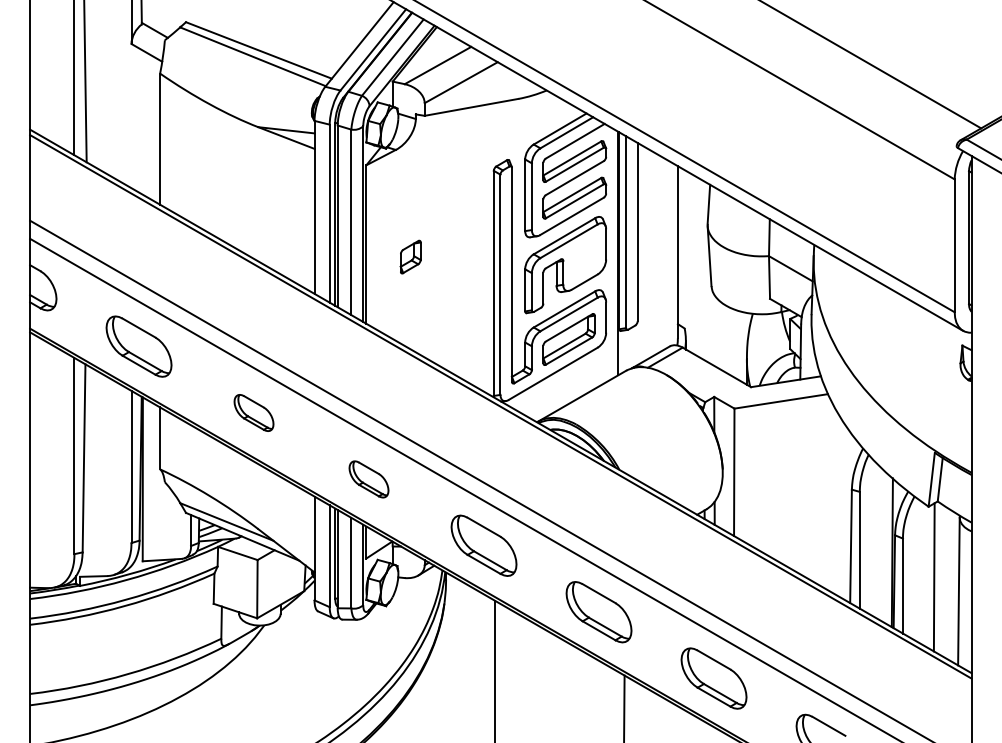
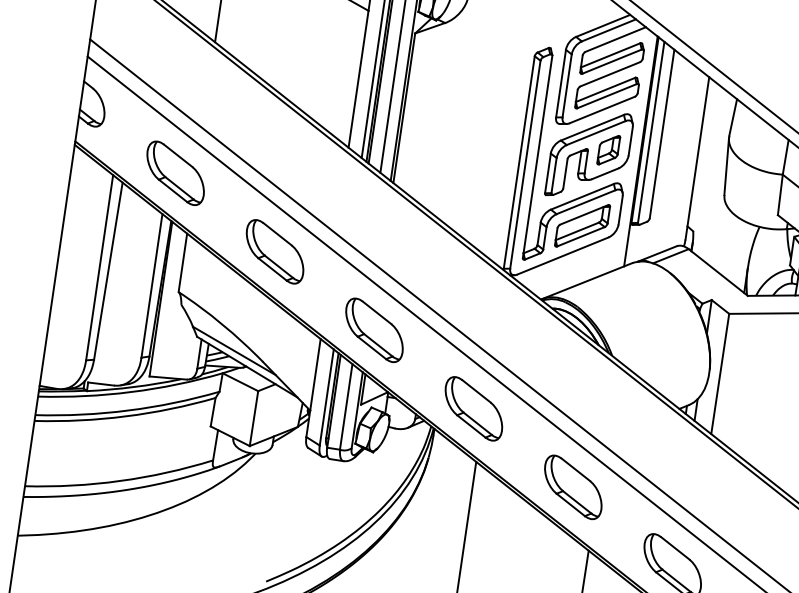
part: (410, 256) -> (608, 149), moved
part: (253, 412) -> (274, 251), size x1.67
part: (368, 479) -> (373, 330), size x1.67

